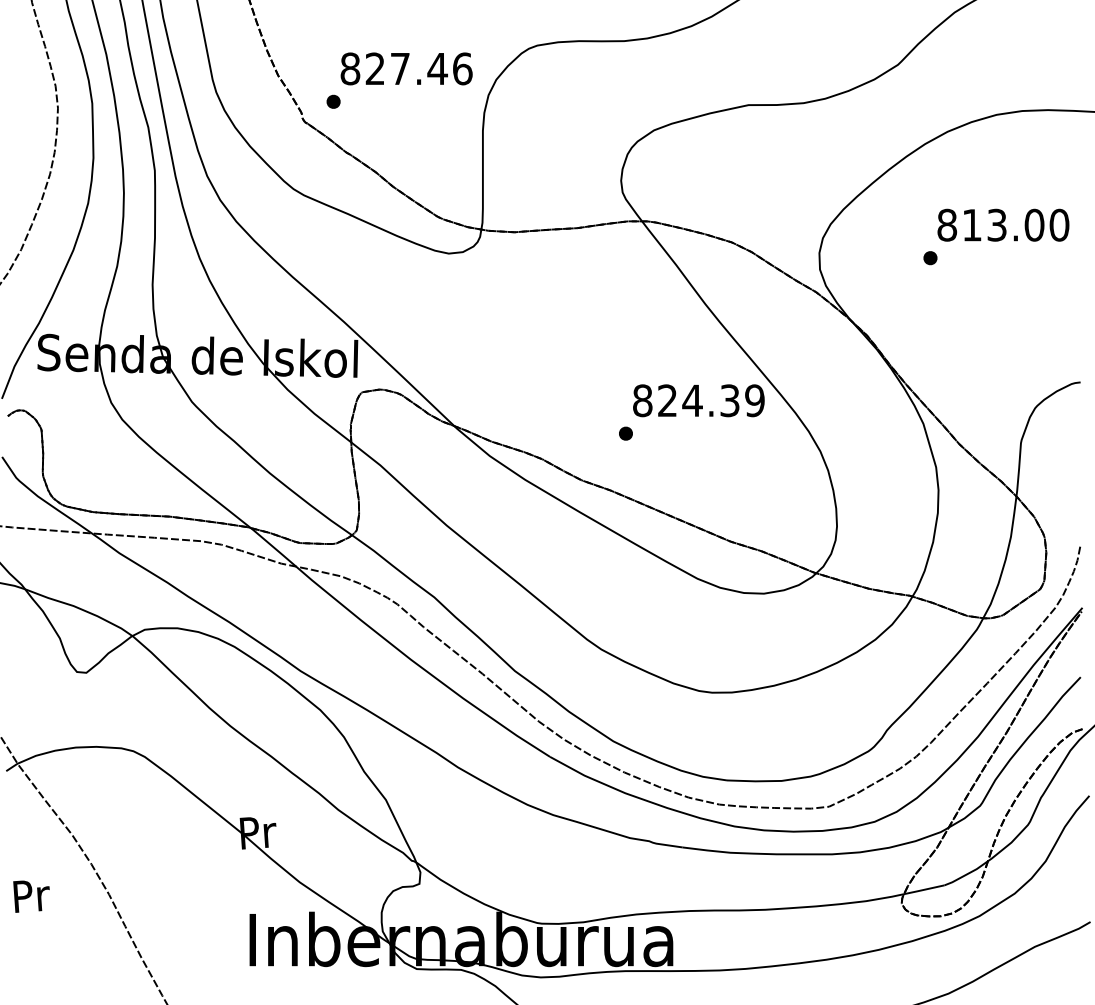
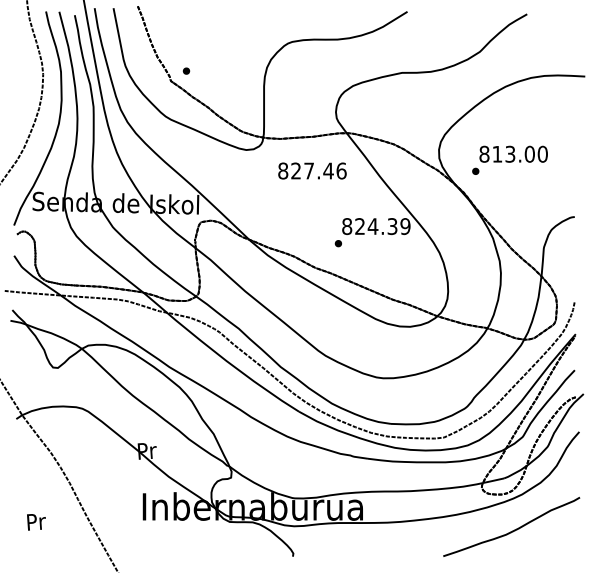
text: (406, 67) -> (312, 170), moved
text: (995, 235) -> (509, 159), moved
text: (31, 896) -> (36, 522), moved

